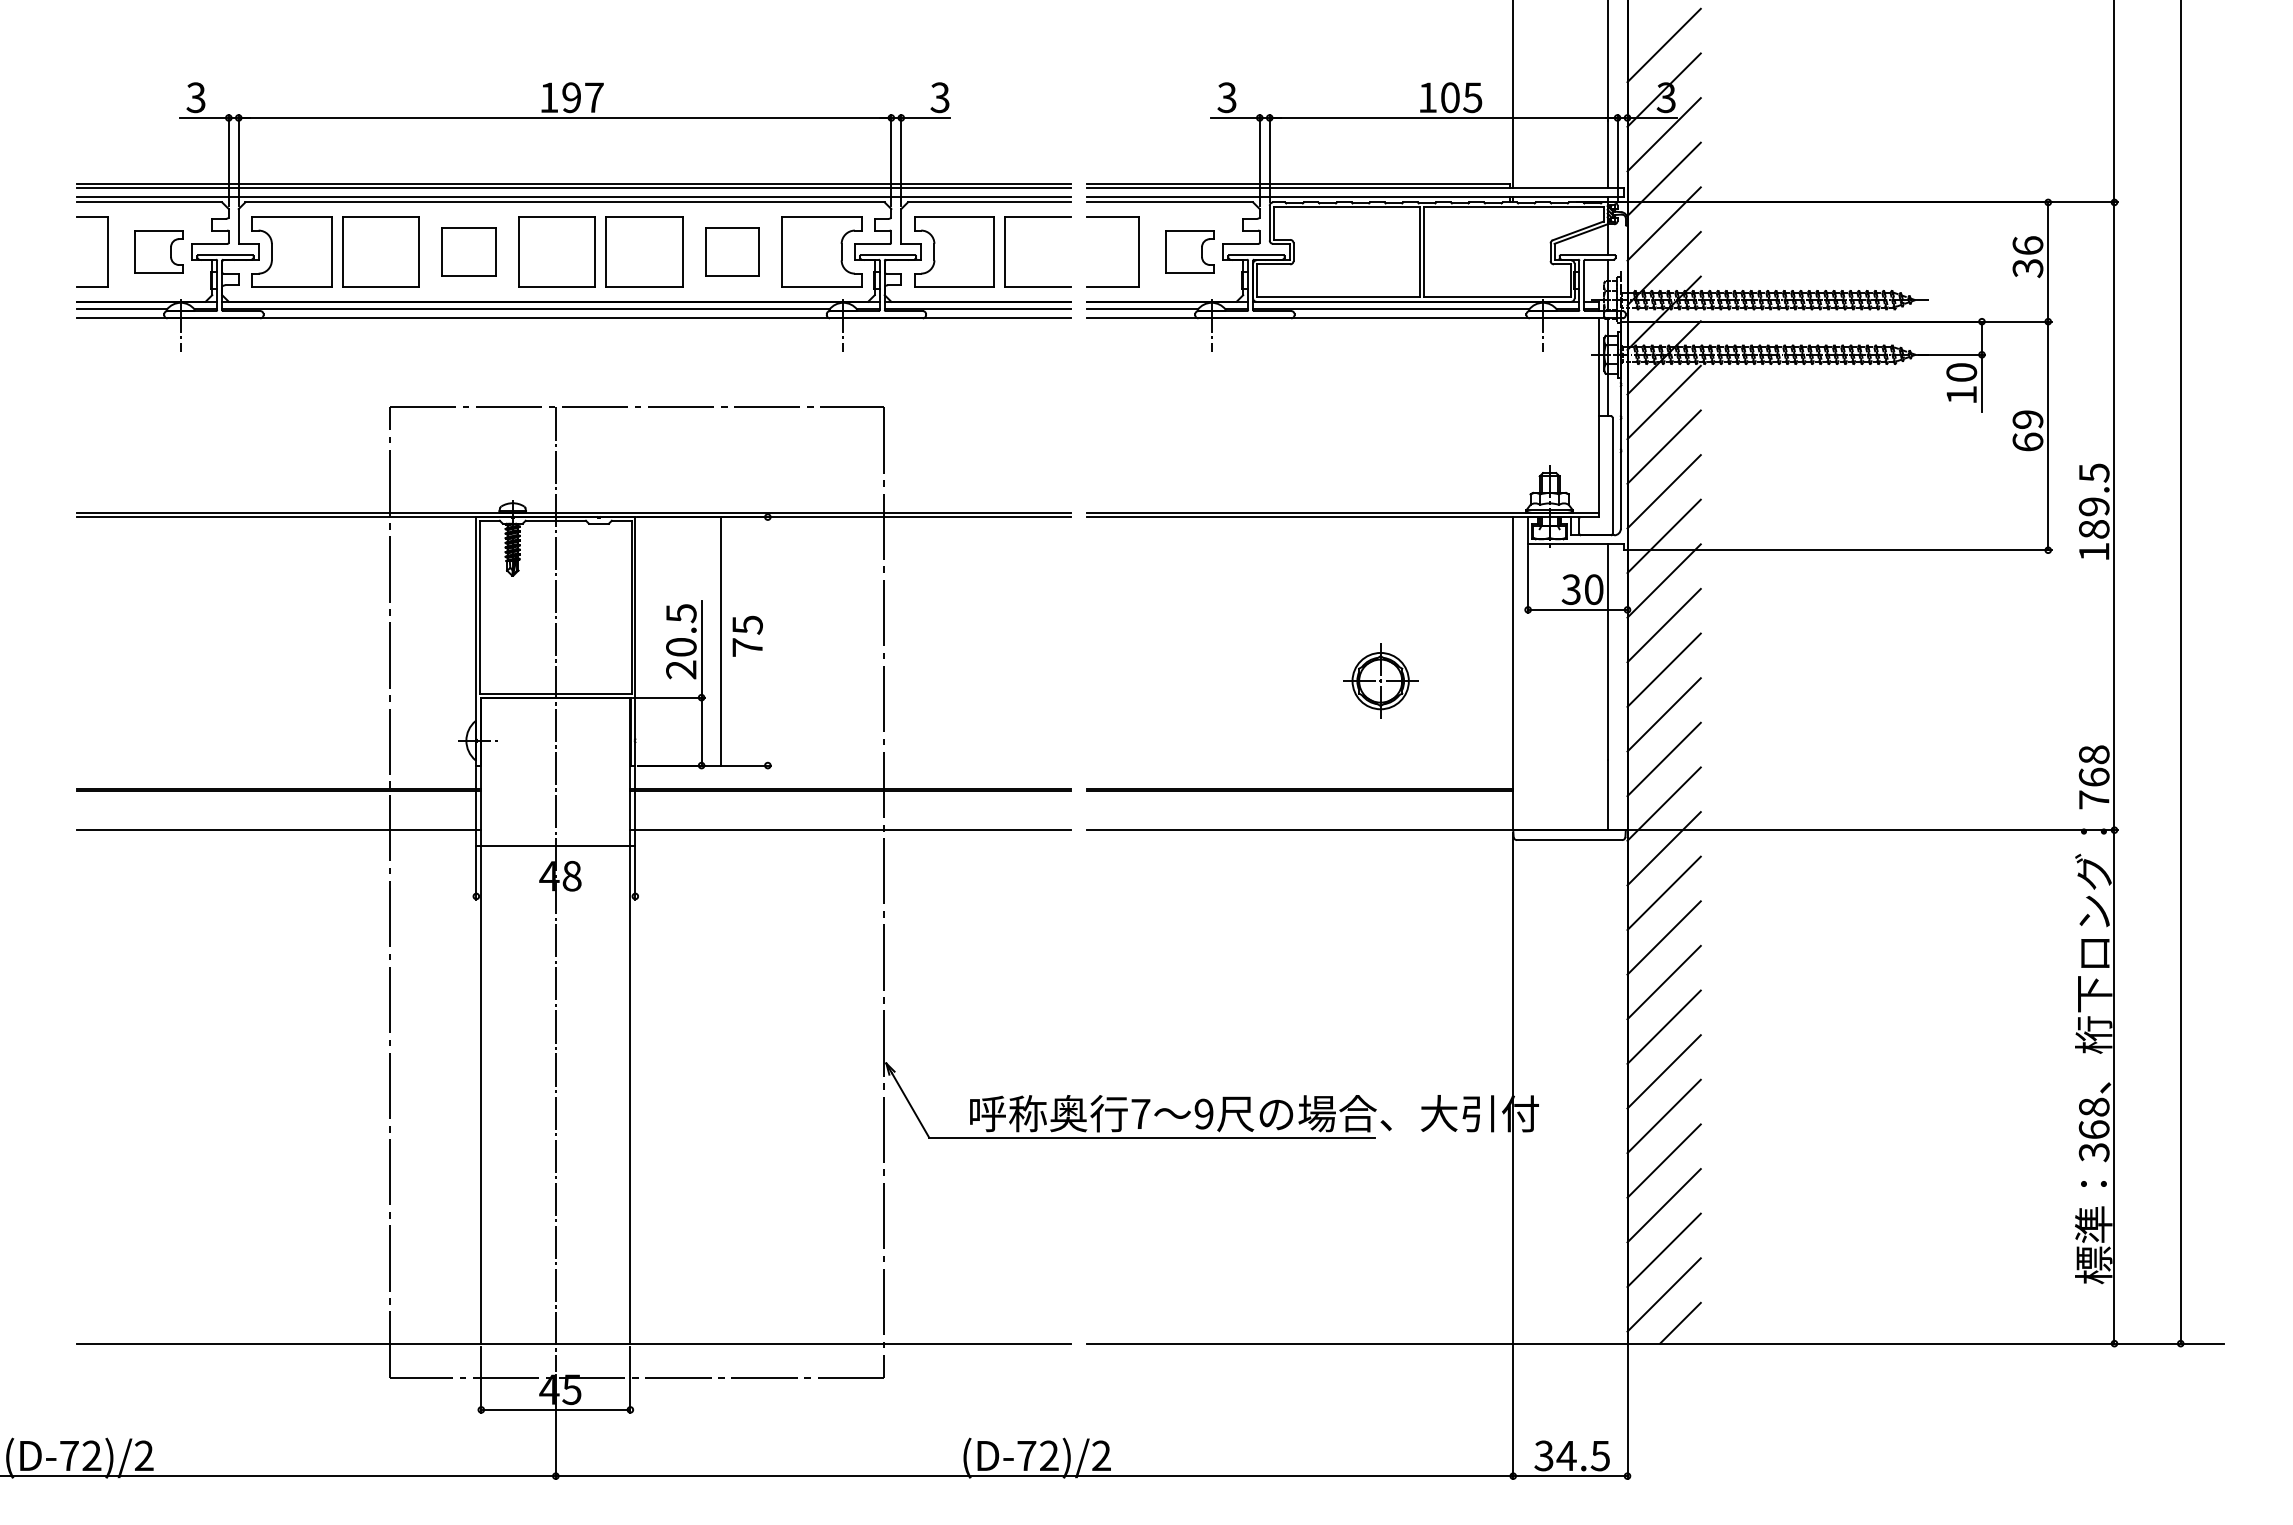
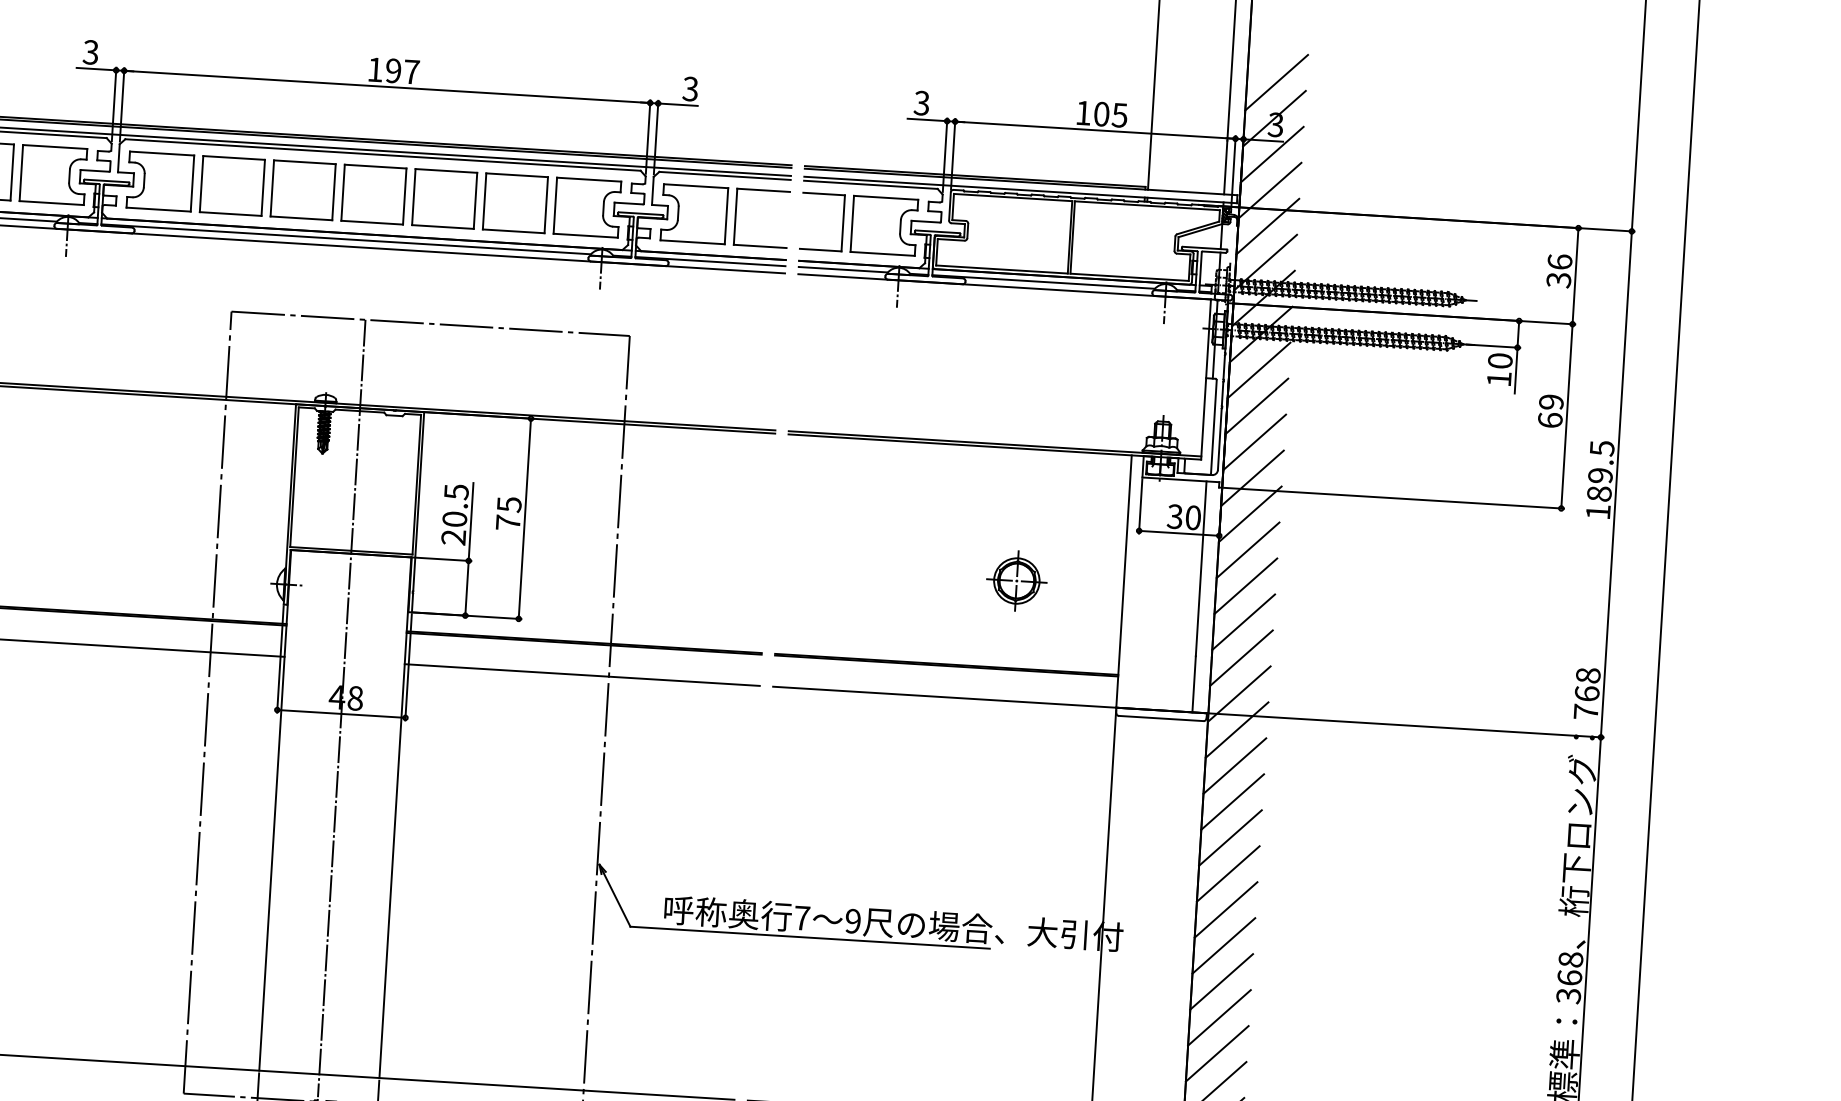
part: (158, 251) -> (52, 174), size x1.67
part: (468, 251) -> (302, 189), size x1.43
part: (732, 251) -> (515, 202), size x1.43
part: (1189, 251) -> (883, 225), size x1.67
line: (720, 641) -> (524, 518), moved
line: (555, 846) -> (341, 713), moved

